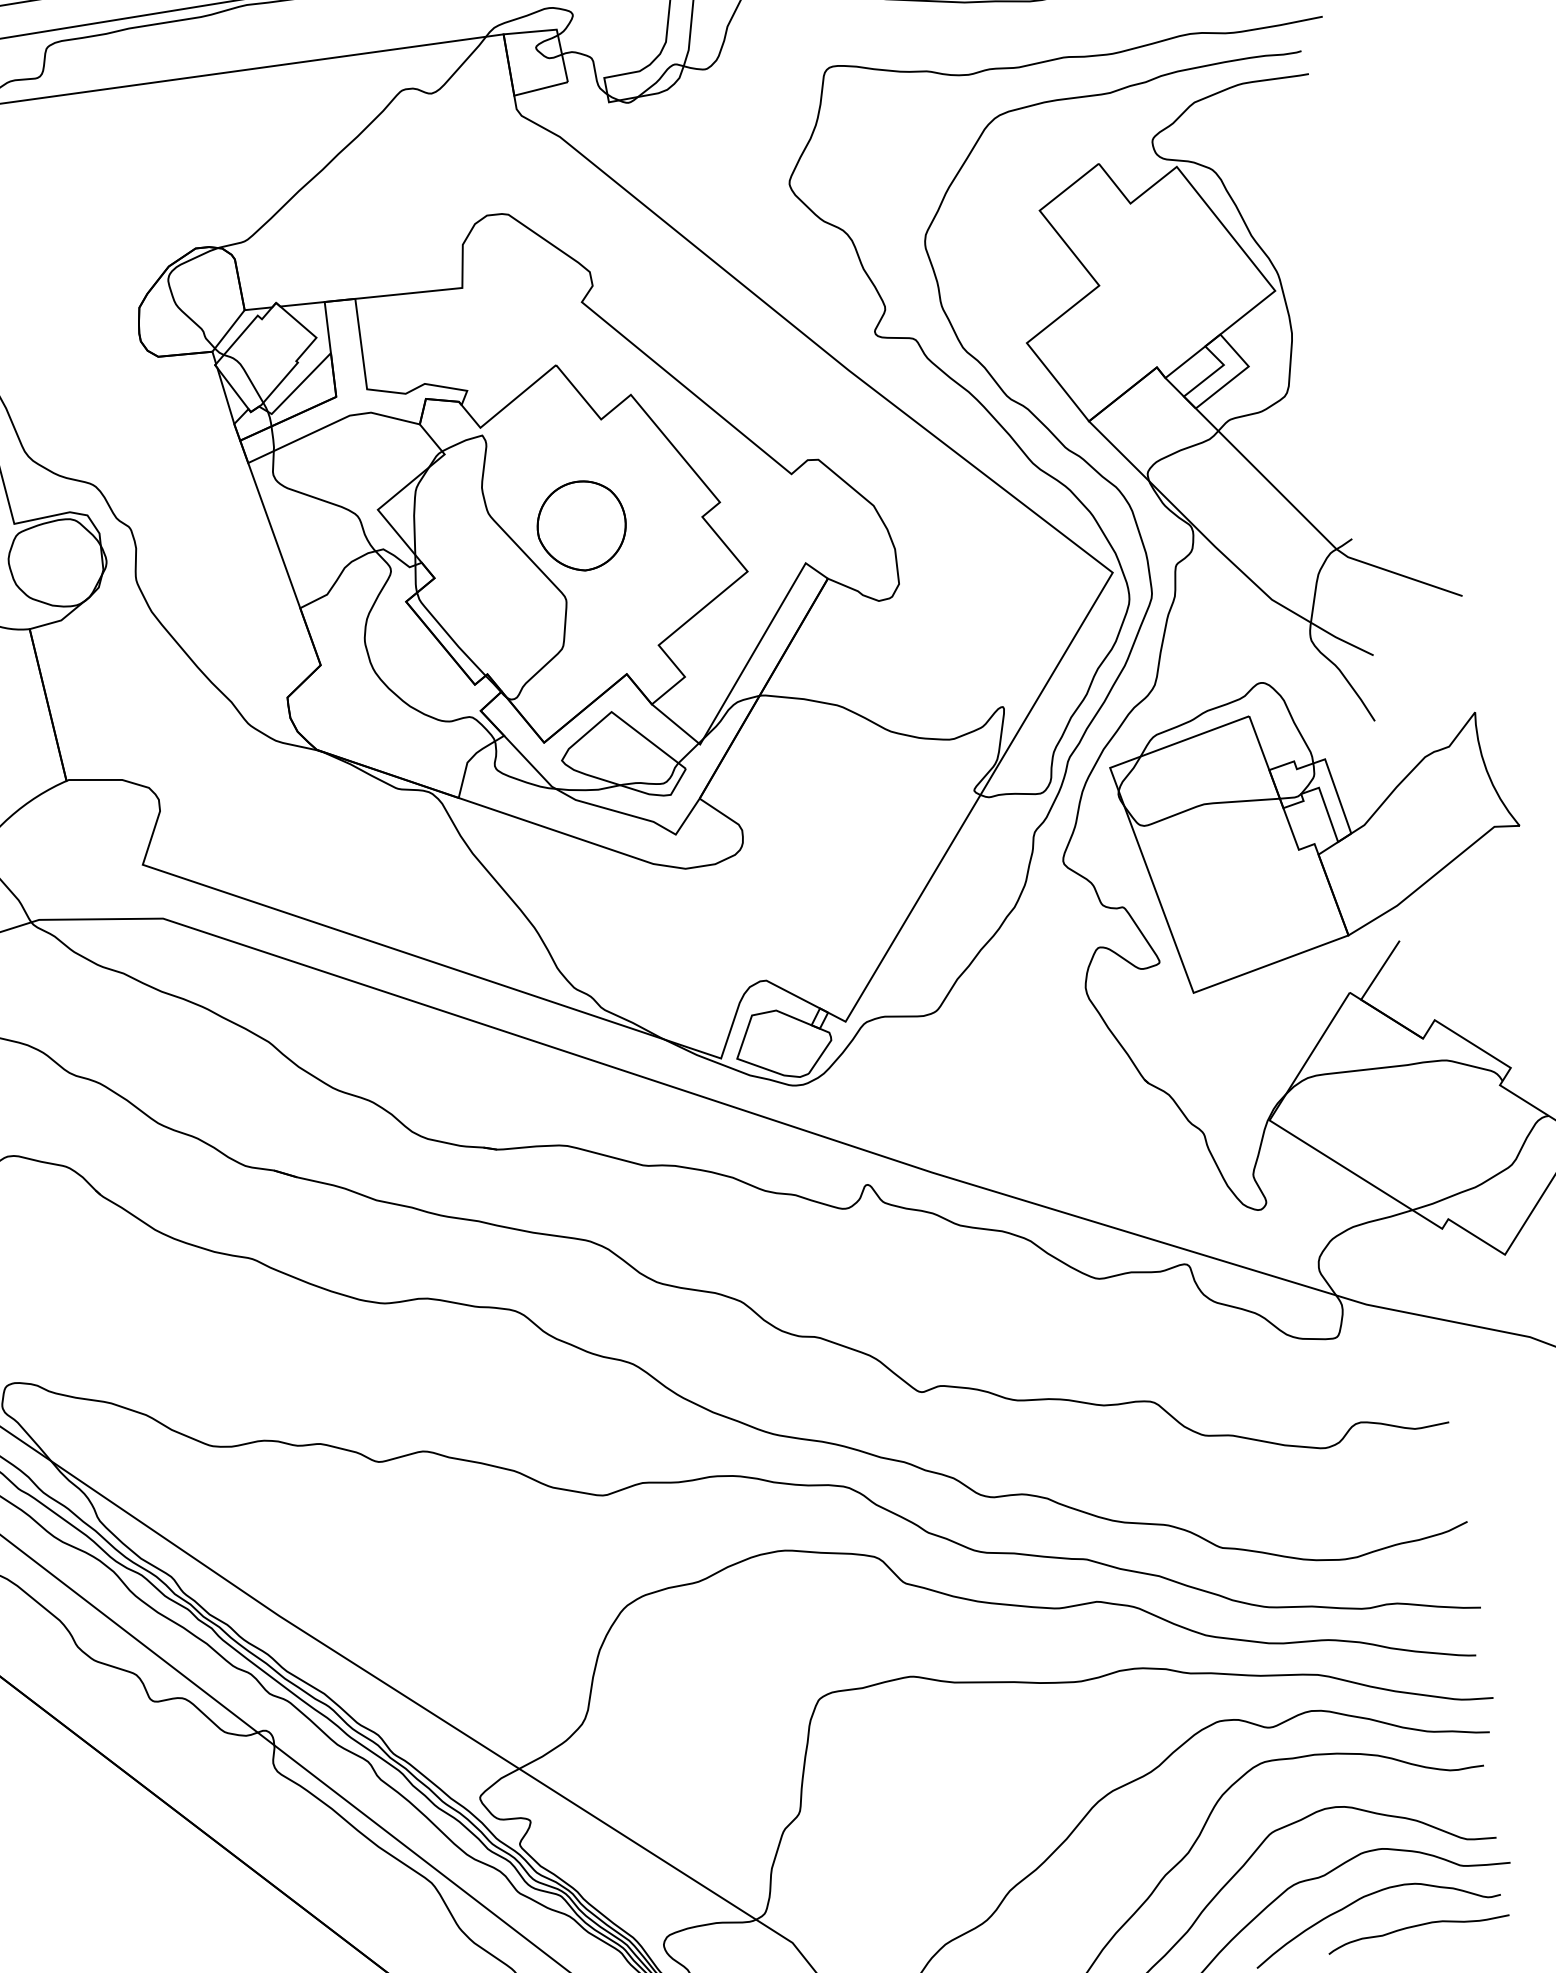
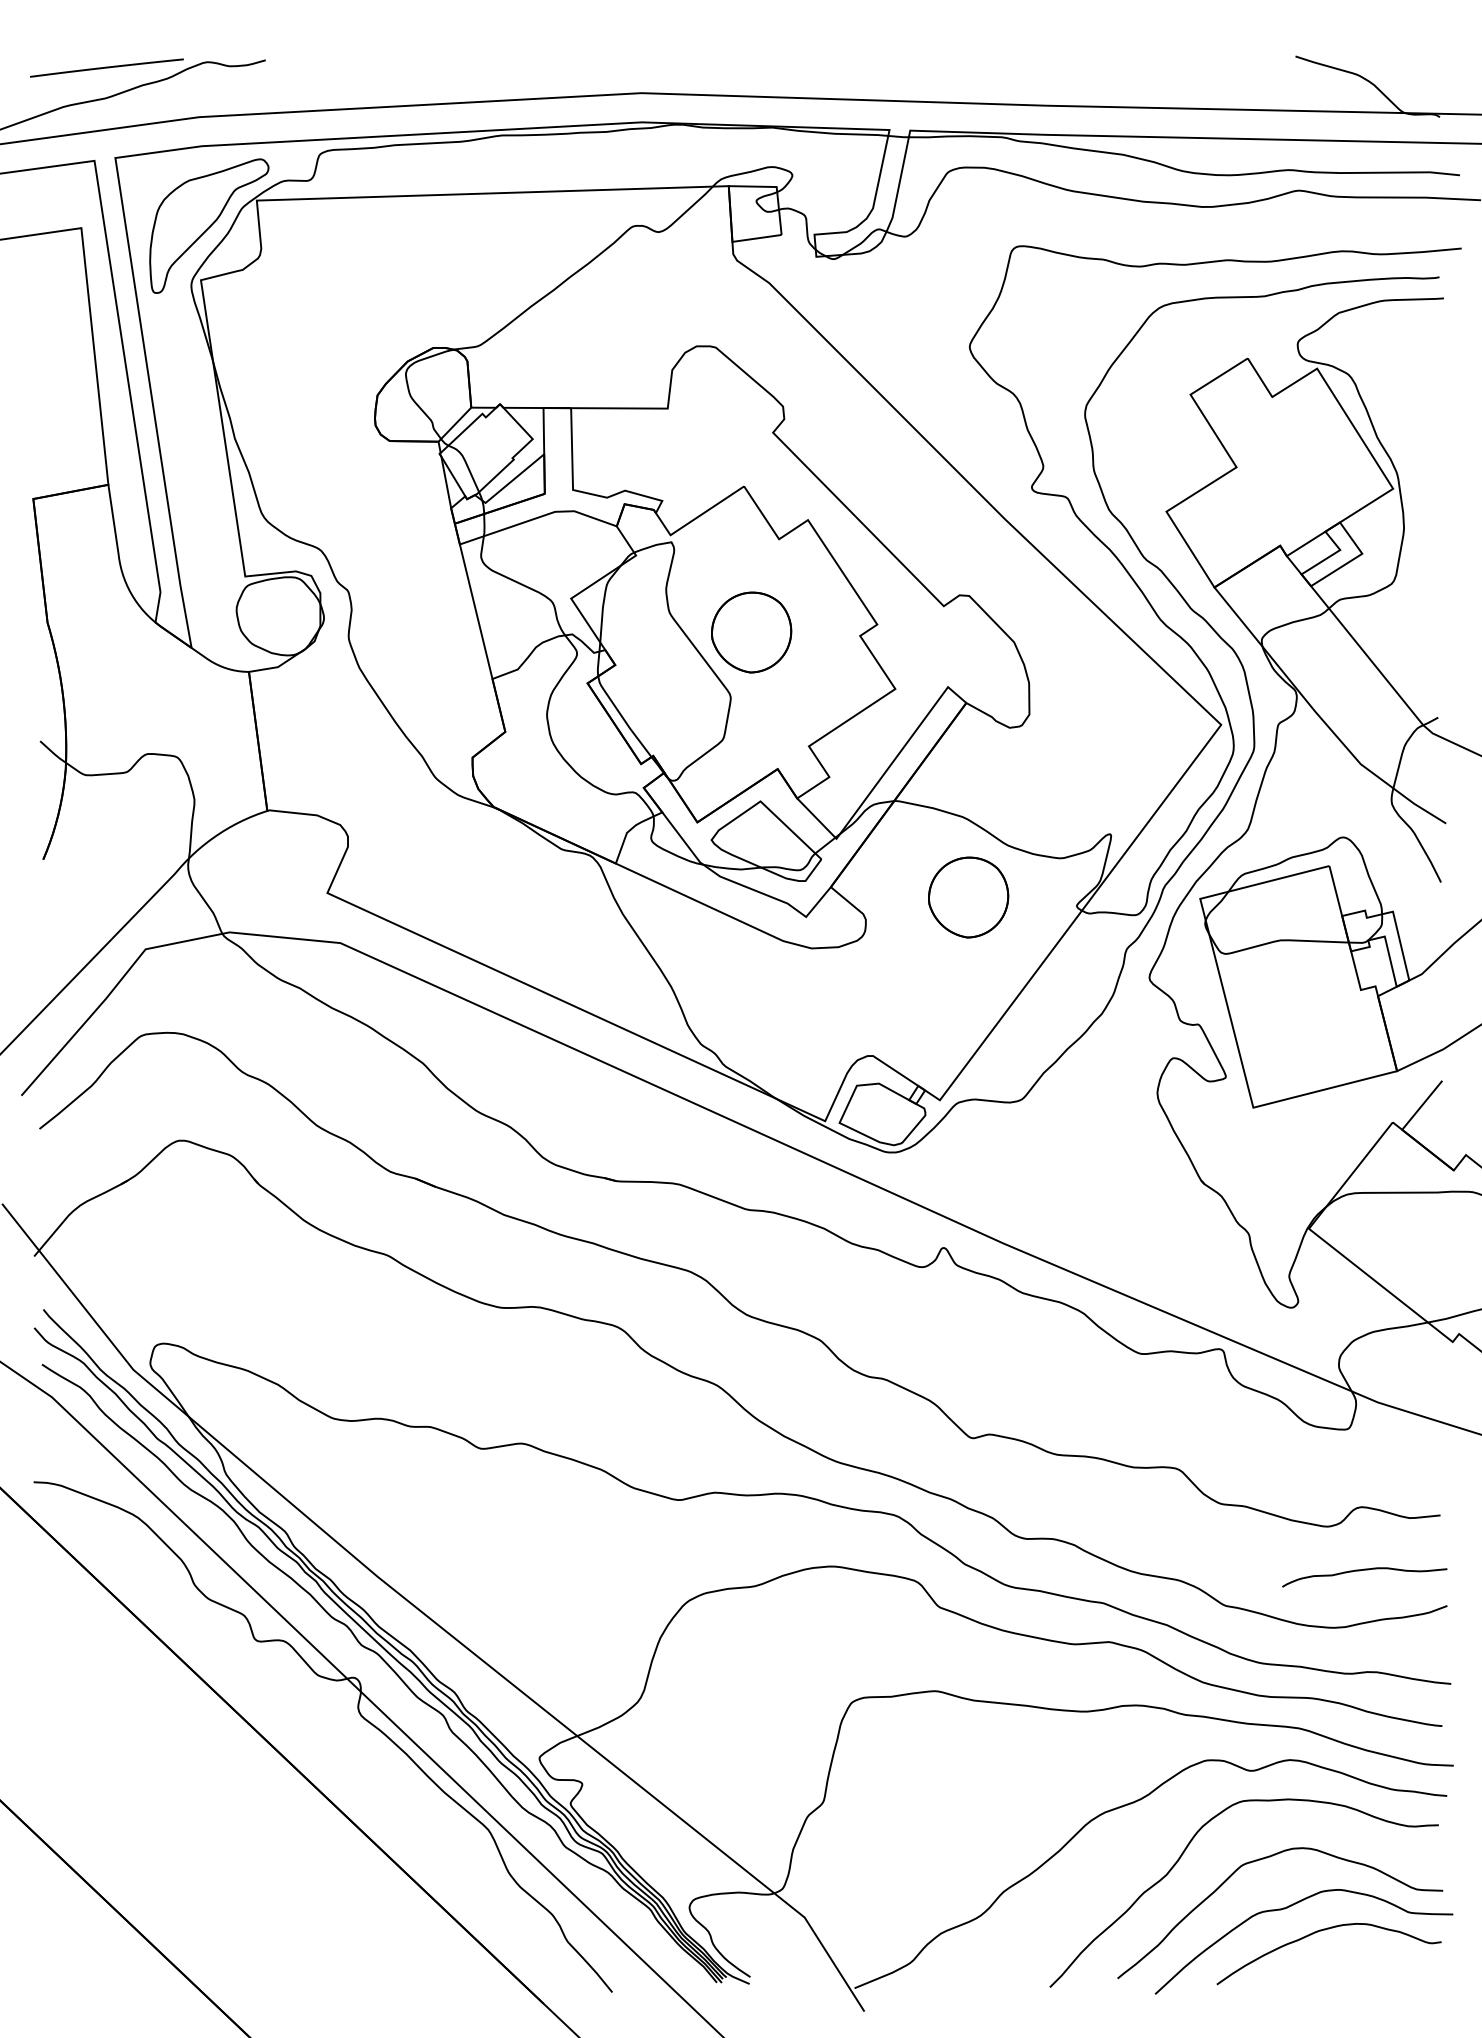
part: (853, 793) -> (968, 897), added
curve: (1417, 1926) -> (1364, 1570), moved

